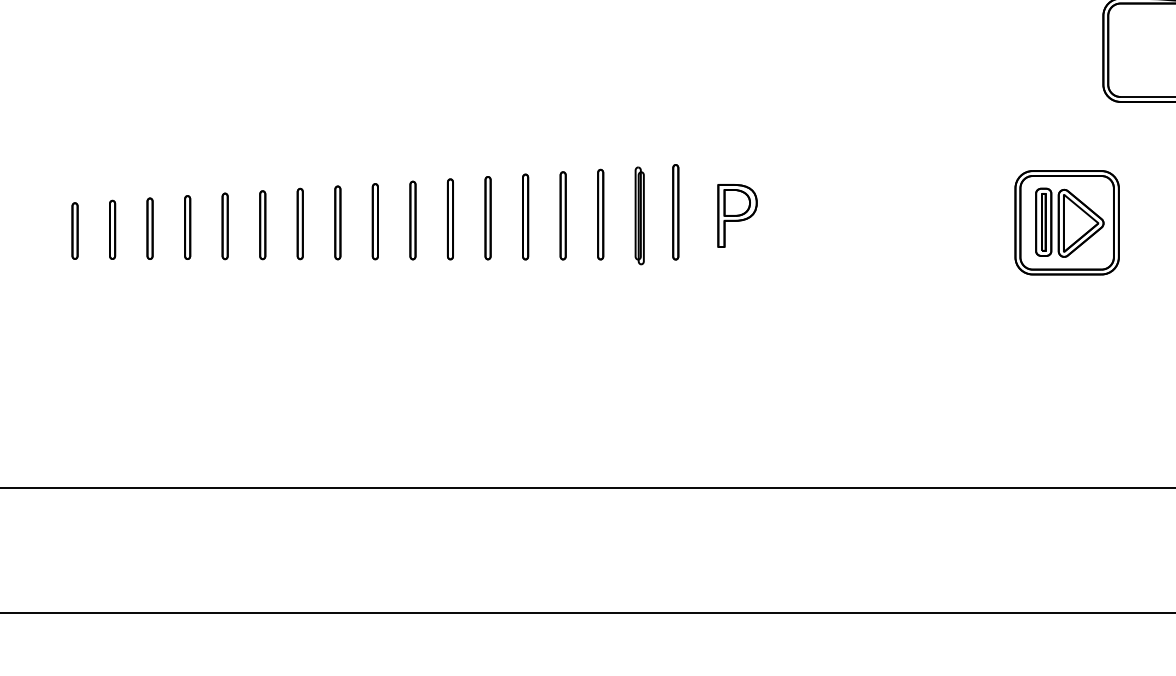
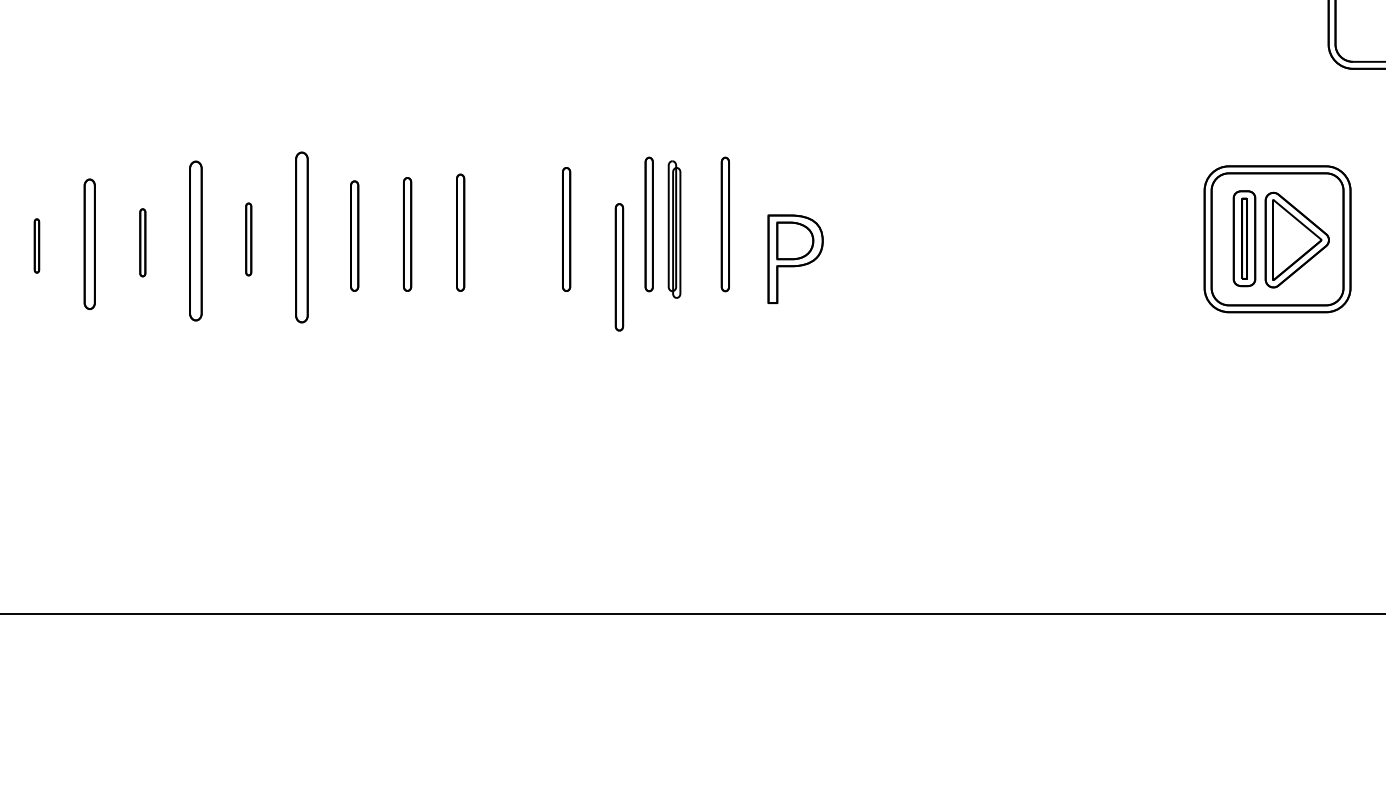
part: (621, 212) -> (648, 224), added
part: (600, 214) -> (619, 267), moved
part: (737, 215) -> (795, 258), moved
part: (525, 216) -> (513, 230), removed
part: (374, 221) -> (300, 237), size x1.6
part: (337, 222) -> (248, 238), size x0.7
part: (299, 223) -> (194, 240), size x1.6
part: (262, 225) -> (142, 243), size x0.7
part: (224, 226) -> (88, 244), size x1.4
part: (187, 227) -> (36, 245), size x0.6

